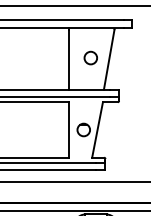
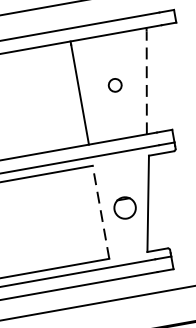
circle: (90, 57) -> (114, 84), size x0.6
line: (109, 59) -> (147, 82), solid -> dashed
line: (69, 130) -> (101, 213), solid -> dashed

